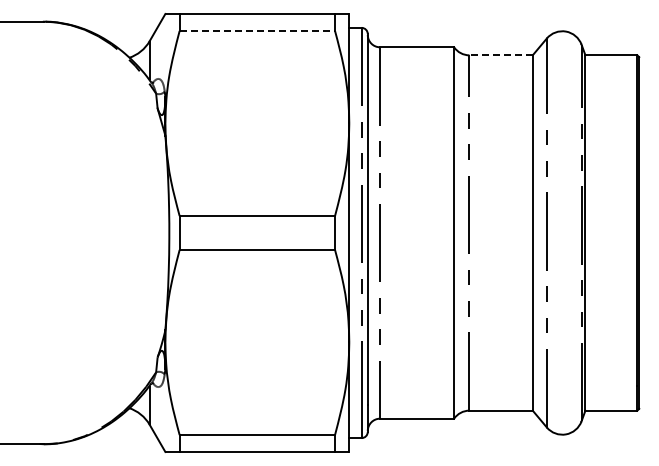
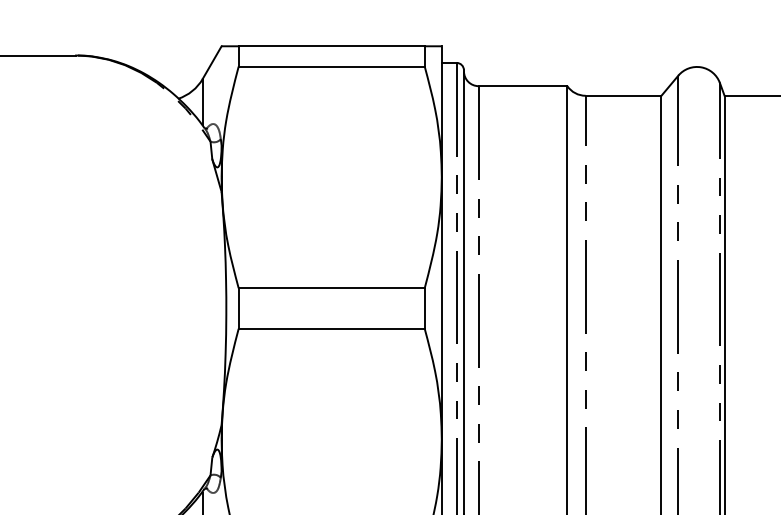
line: (257, 30) -> (331, 66), dashed -> solid
line: (501, 55) -> (624, 95), dashed -> solid

